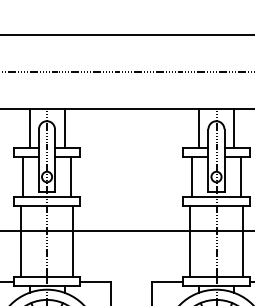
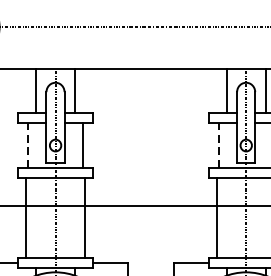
line: (22, 177) -> (27, 146), solid -> dashed
line: (192, 177) -> (219, 146), solid -> dashed

